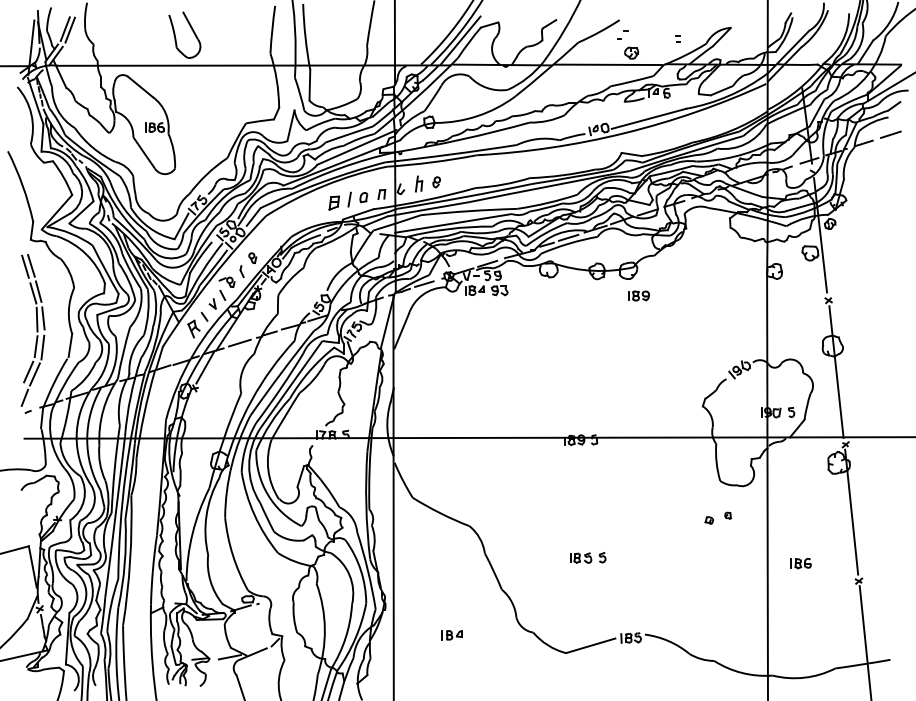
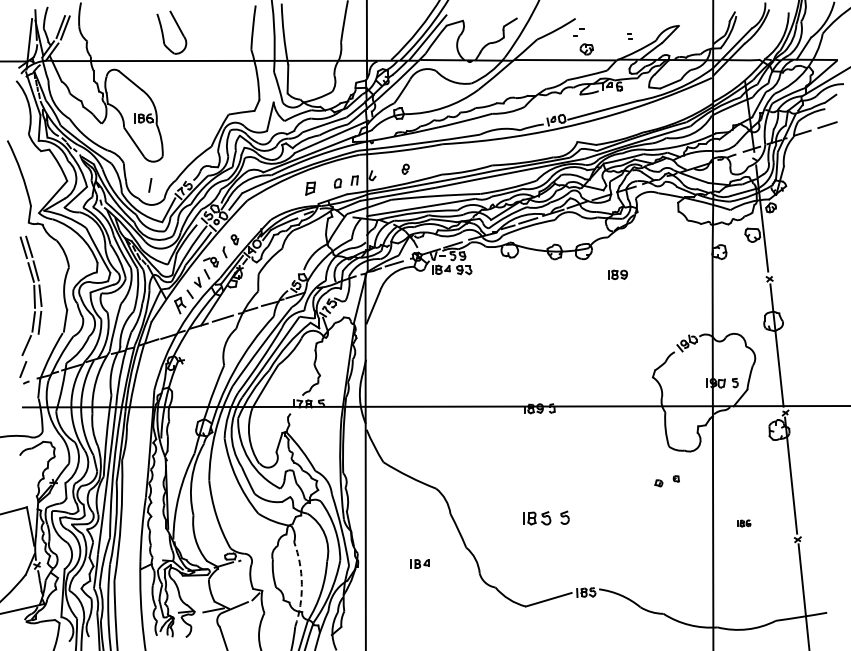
part: (419, 183) -> (389, 170), removed
line: (349, 199) -> (150, 185), moved
part: (638, 295) -> (617, 274), moved
line: (205, 367) -> (191, 341), removed
line: (34, 374) -> (32, 347), removed
part: (588, 557) -> (546, 517), size x1.4
part: (800, 563) -> (743, 523), size x0.7
arc: (324, 629) -> (301, 584), solid -> dashed
part: (451, 635) -> (419, 564), moved

